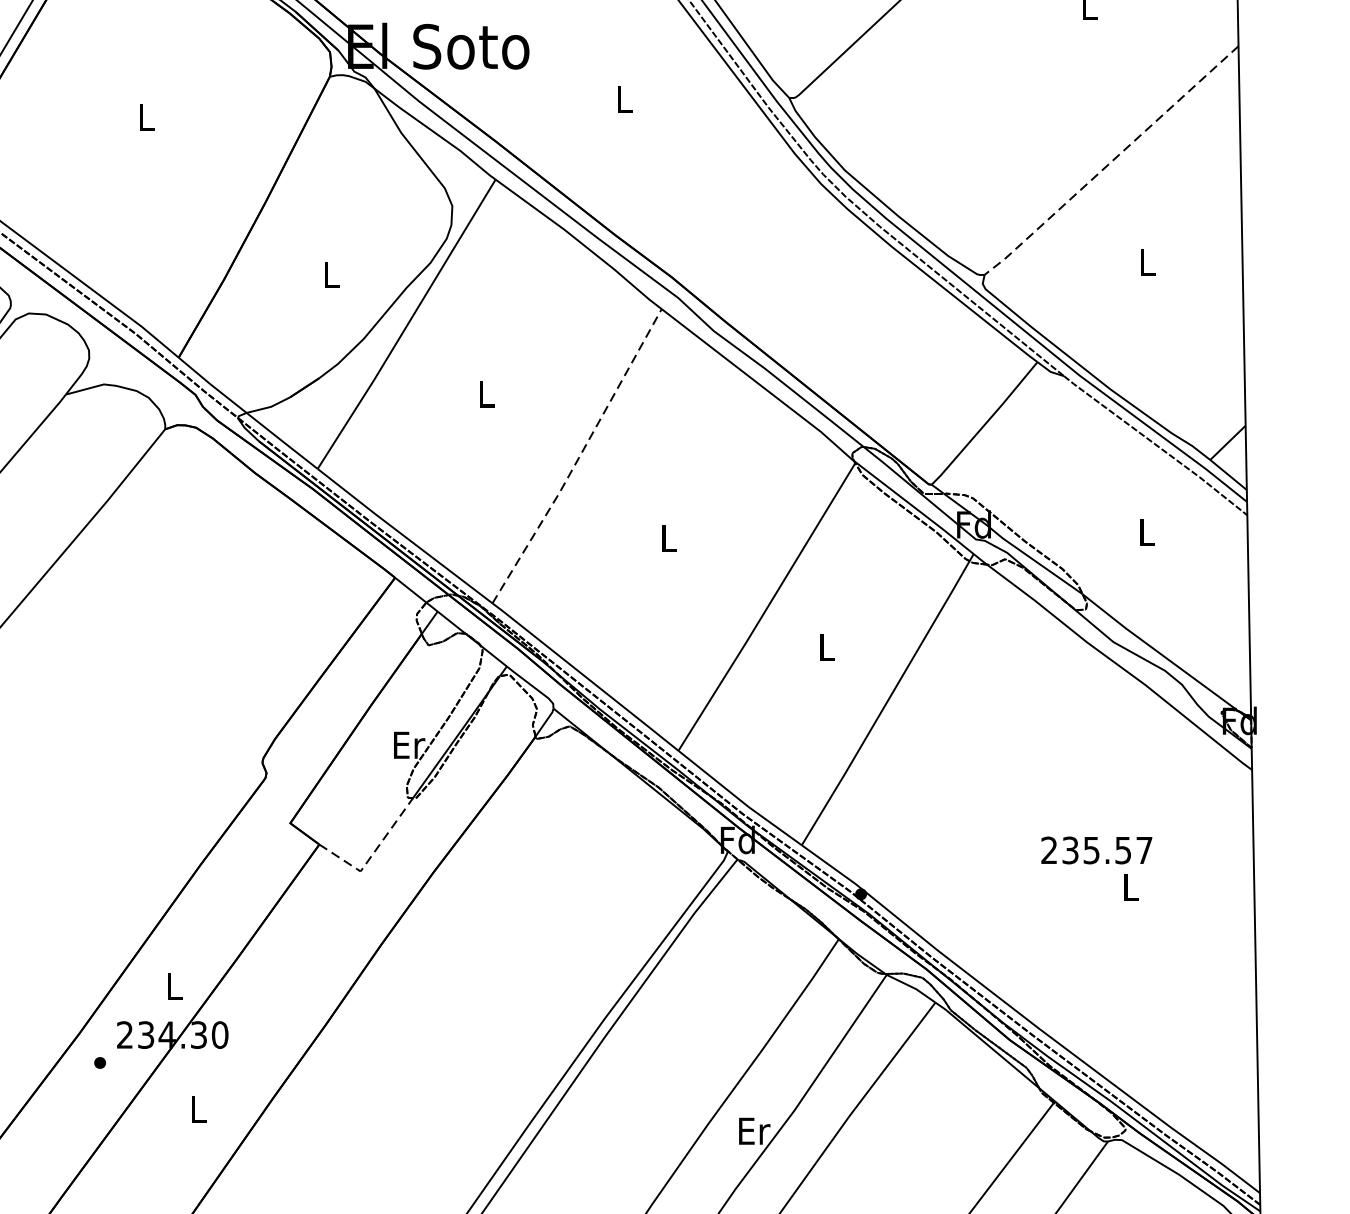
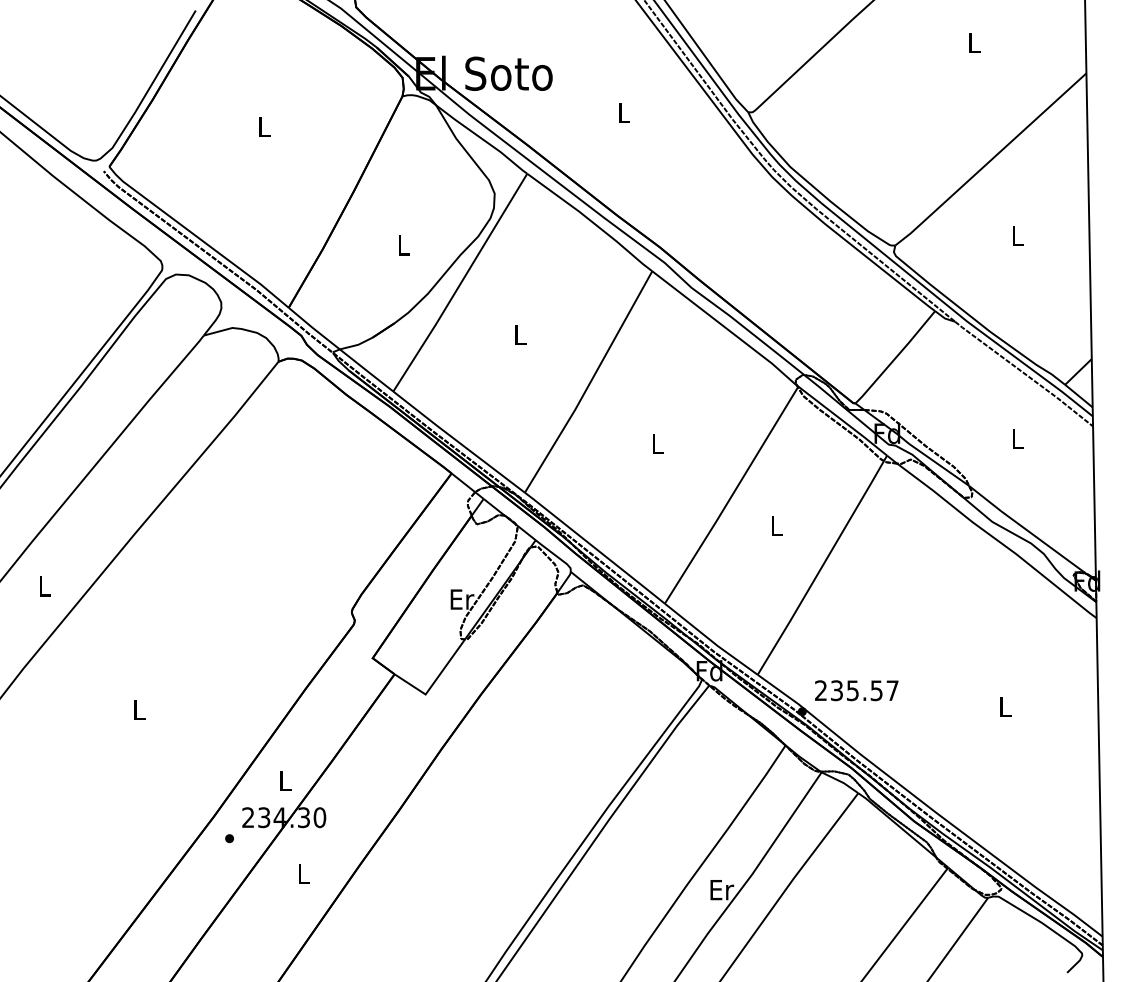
line: (1111, 161) -> (990, 160), dashed -> solid
line: (579, 456) -> (590, 382), dashed -> solid
text: (1096, 850) -> (856, 690), moved
line: (372, 855) -> (434, 682), dashed -> solid

